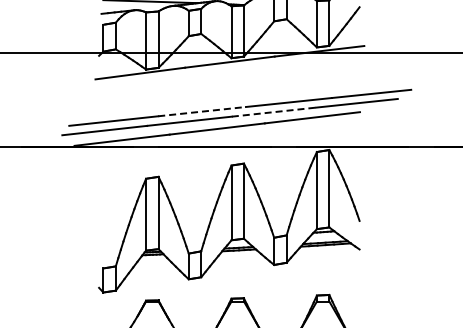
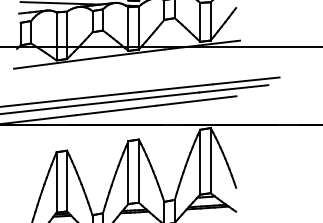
line: (202, 111) -> (104, 95), dashed -> solid
line: (274, 112) -> (164, 96), dashed -> solid

